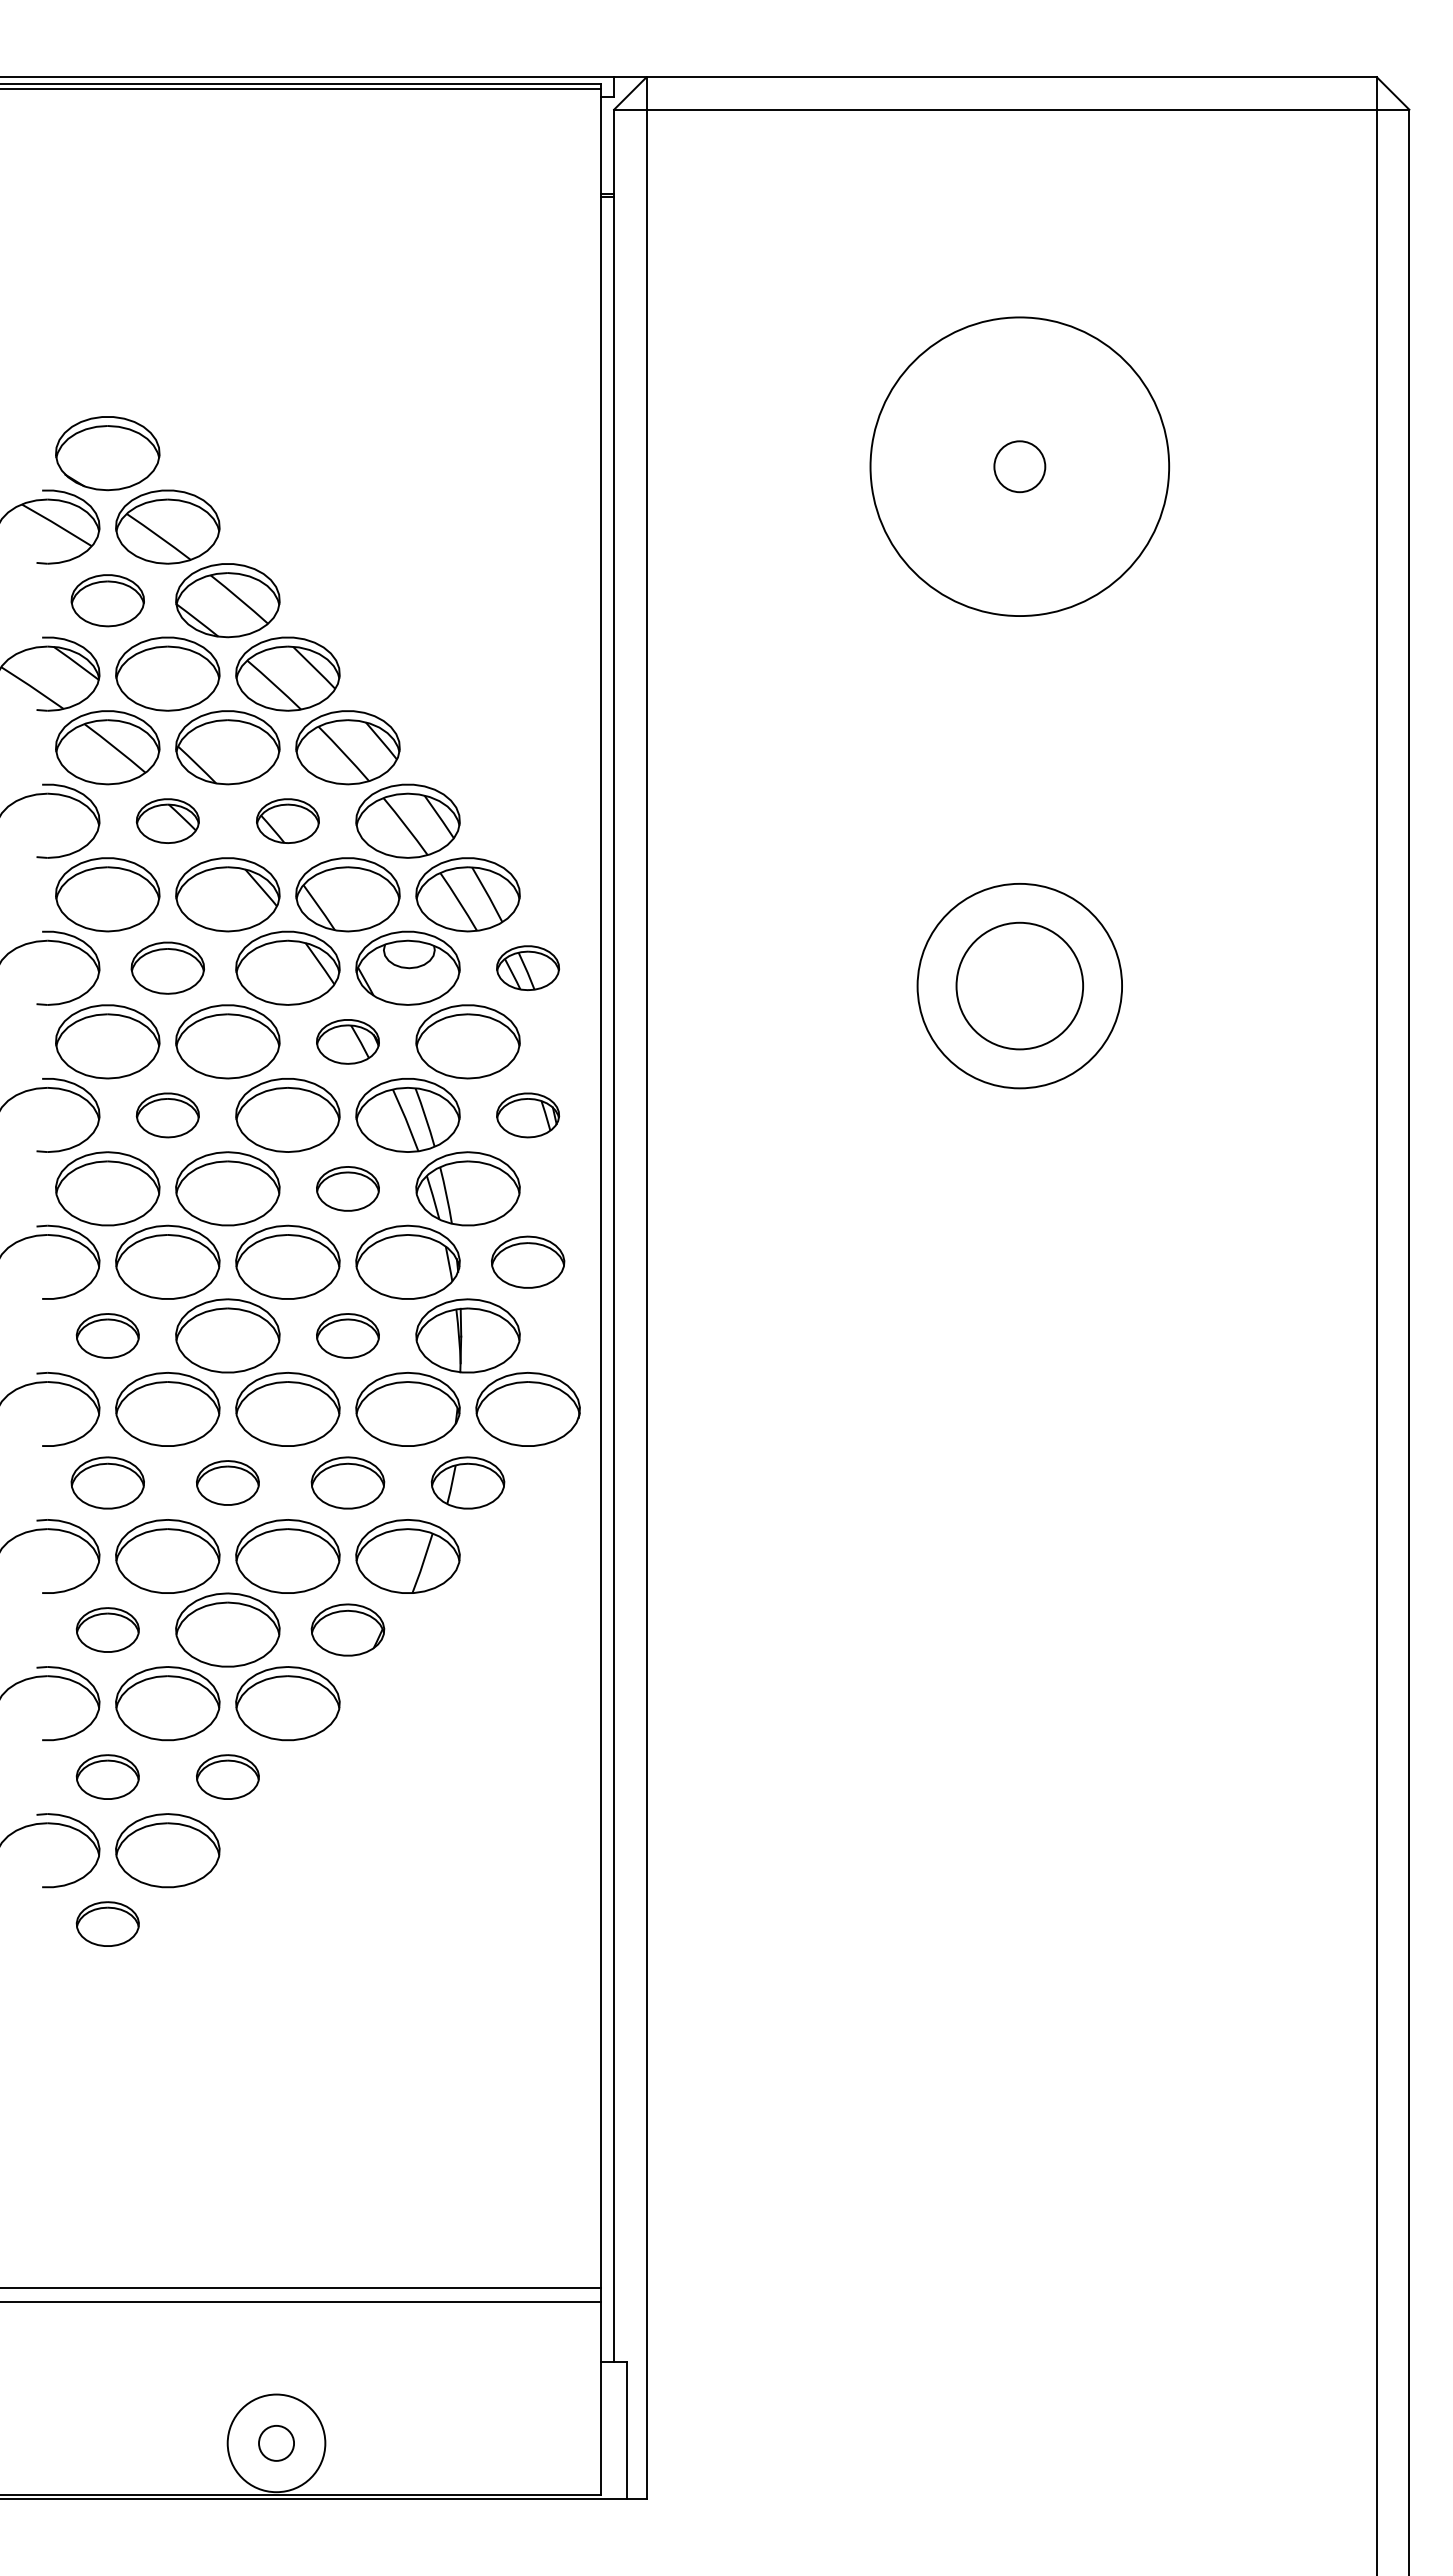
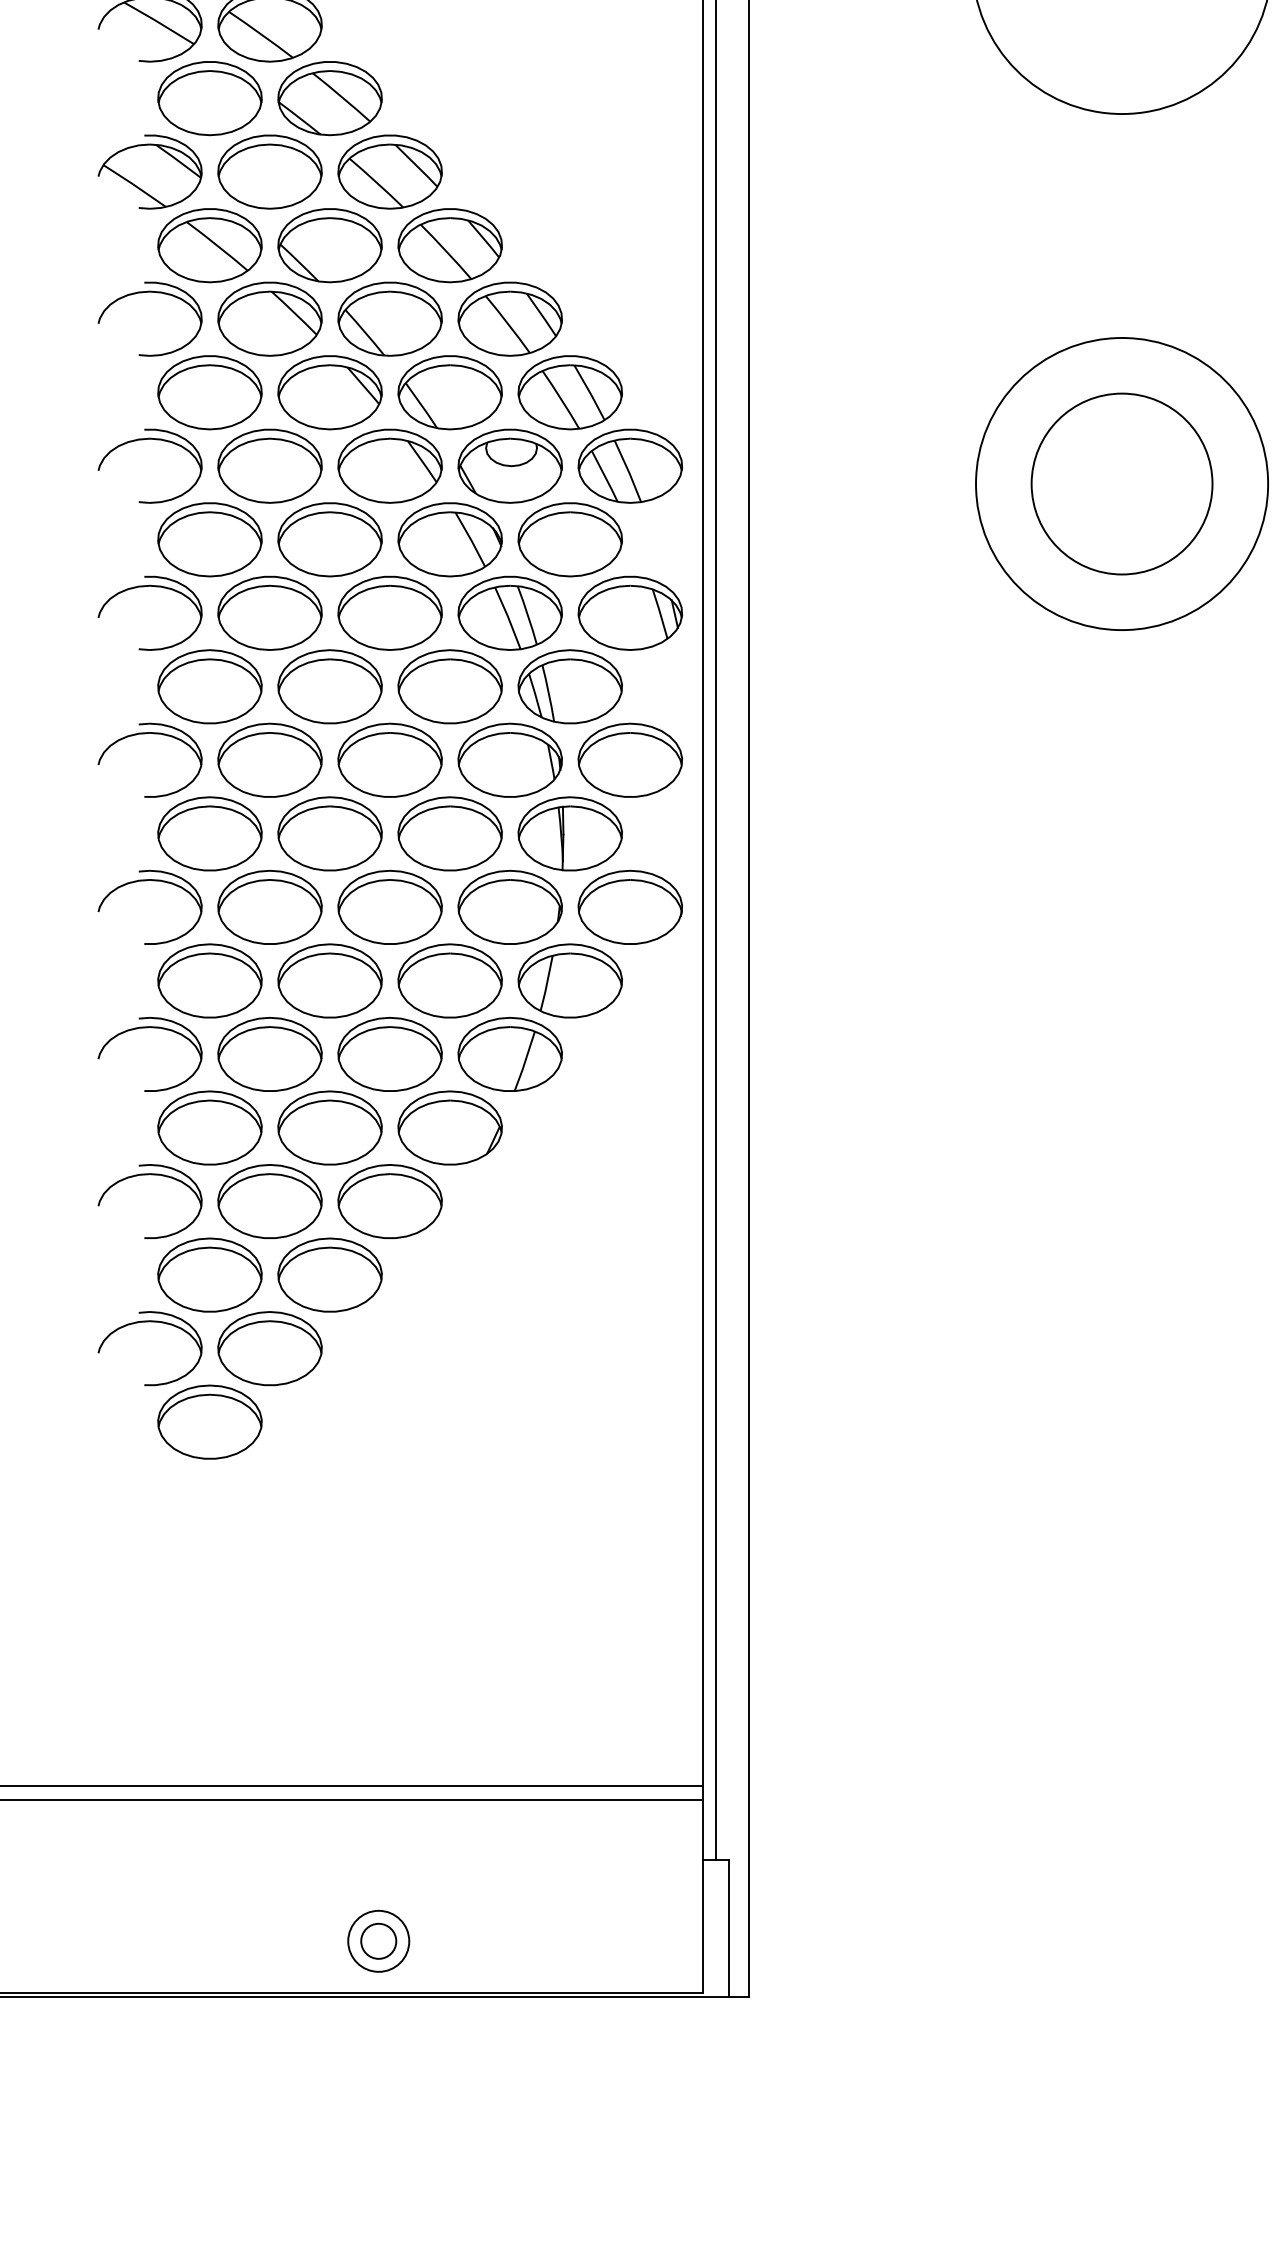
part: (107, 600) -> (209, 98), size x1.43
part: (167, 820) -> (269, 318), size x1.67
part: (287, 820) -> (389, 318), size x1.67
part: (167, 967) -> (269, 465), size x1.43
part: (527, 967) -> (629, 465), size x1.67
circle: (1019, 985) -> (1121, 483), size x1.43
circle: (1019, 986) -> (1121, 484), size x1.43
part: (347, 1041) -> (449, 539), size x1.67
part: (167, 1115) -> (269, 613), size x1.67
part: (527, 1115) -> (629, 613), size x1.67
part: (347, 1188) -> (449, 686), size x1.67
part: (527, 1261) -> (629, 759), size x1.43
part: (107, 1335) -> (209, 833), size x1.67
part: (347, 1335) -> (449, 833), size x1.67
part: (107, 1482) -> (209, 980), size x1.43
part: (227, 1482) -> (329, 980), size x1.67
part: (347, 1482) -> (449, 980), size x1.43
part: (467, 1482) -> (569, 980), size x1.43
part: (107, 1629) -> (209, 1127), size x1.67
part: (347, 1629) -> (449, 1127), size x1.43
part: (107, 1776) -> (209, 1274), size x1.67
part: (227, 1776) -> (329, 1274), size x1.67
part: (107, 1923) -> (209, 1421), size x1.67
circle: (276, 2442) -> (378, 1940), size x0.62

